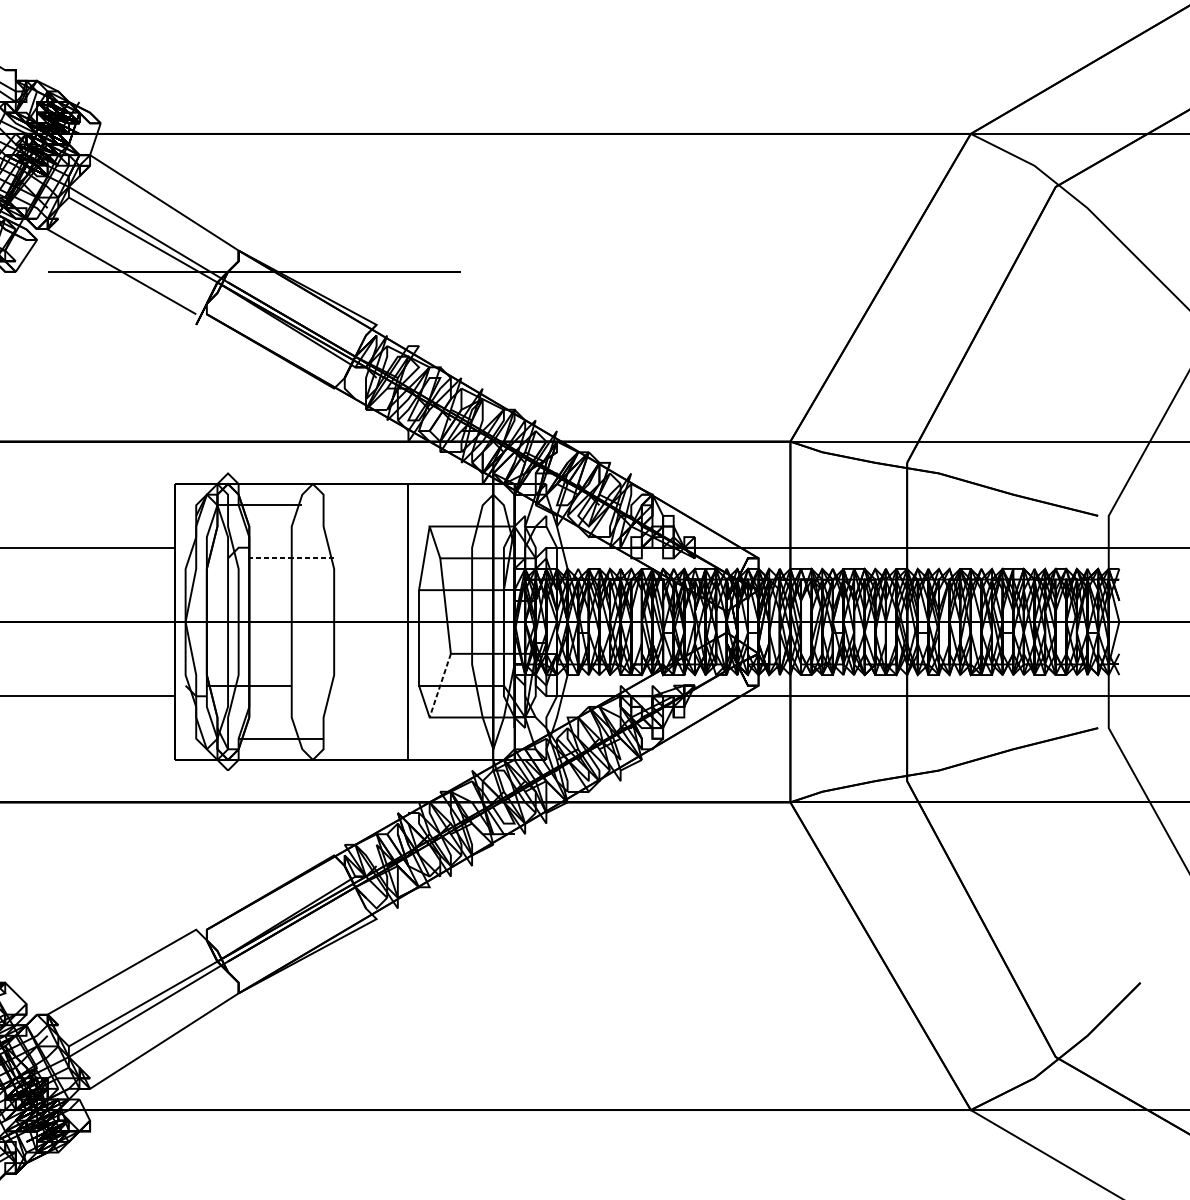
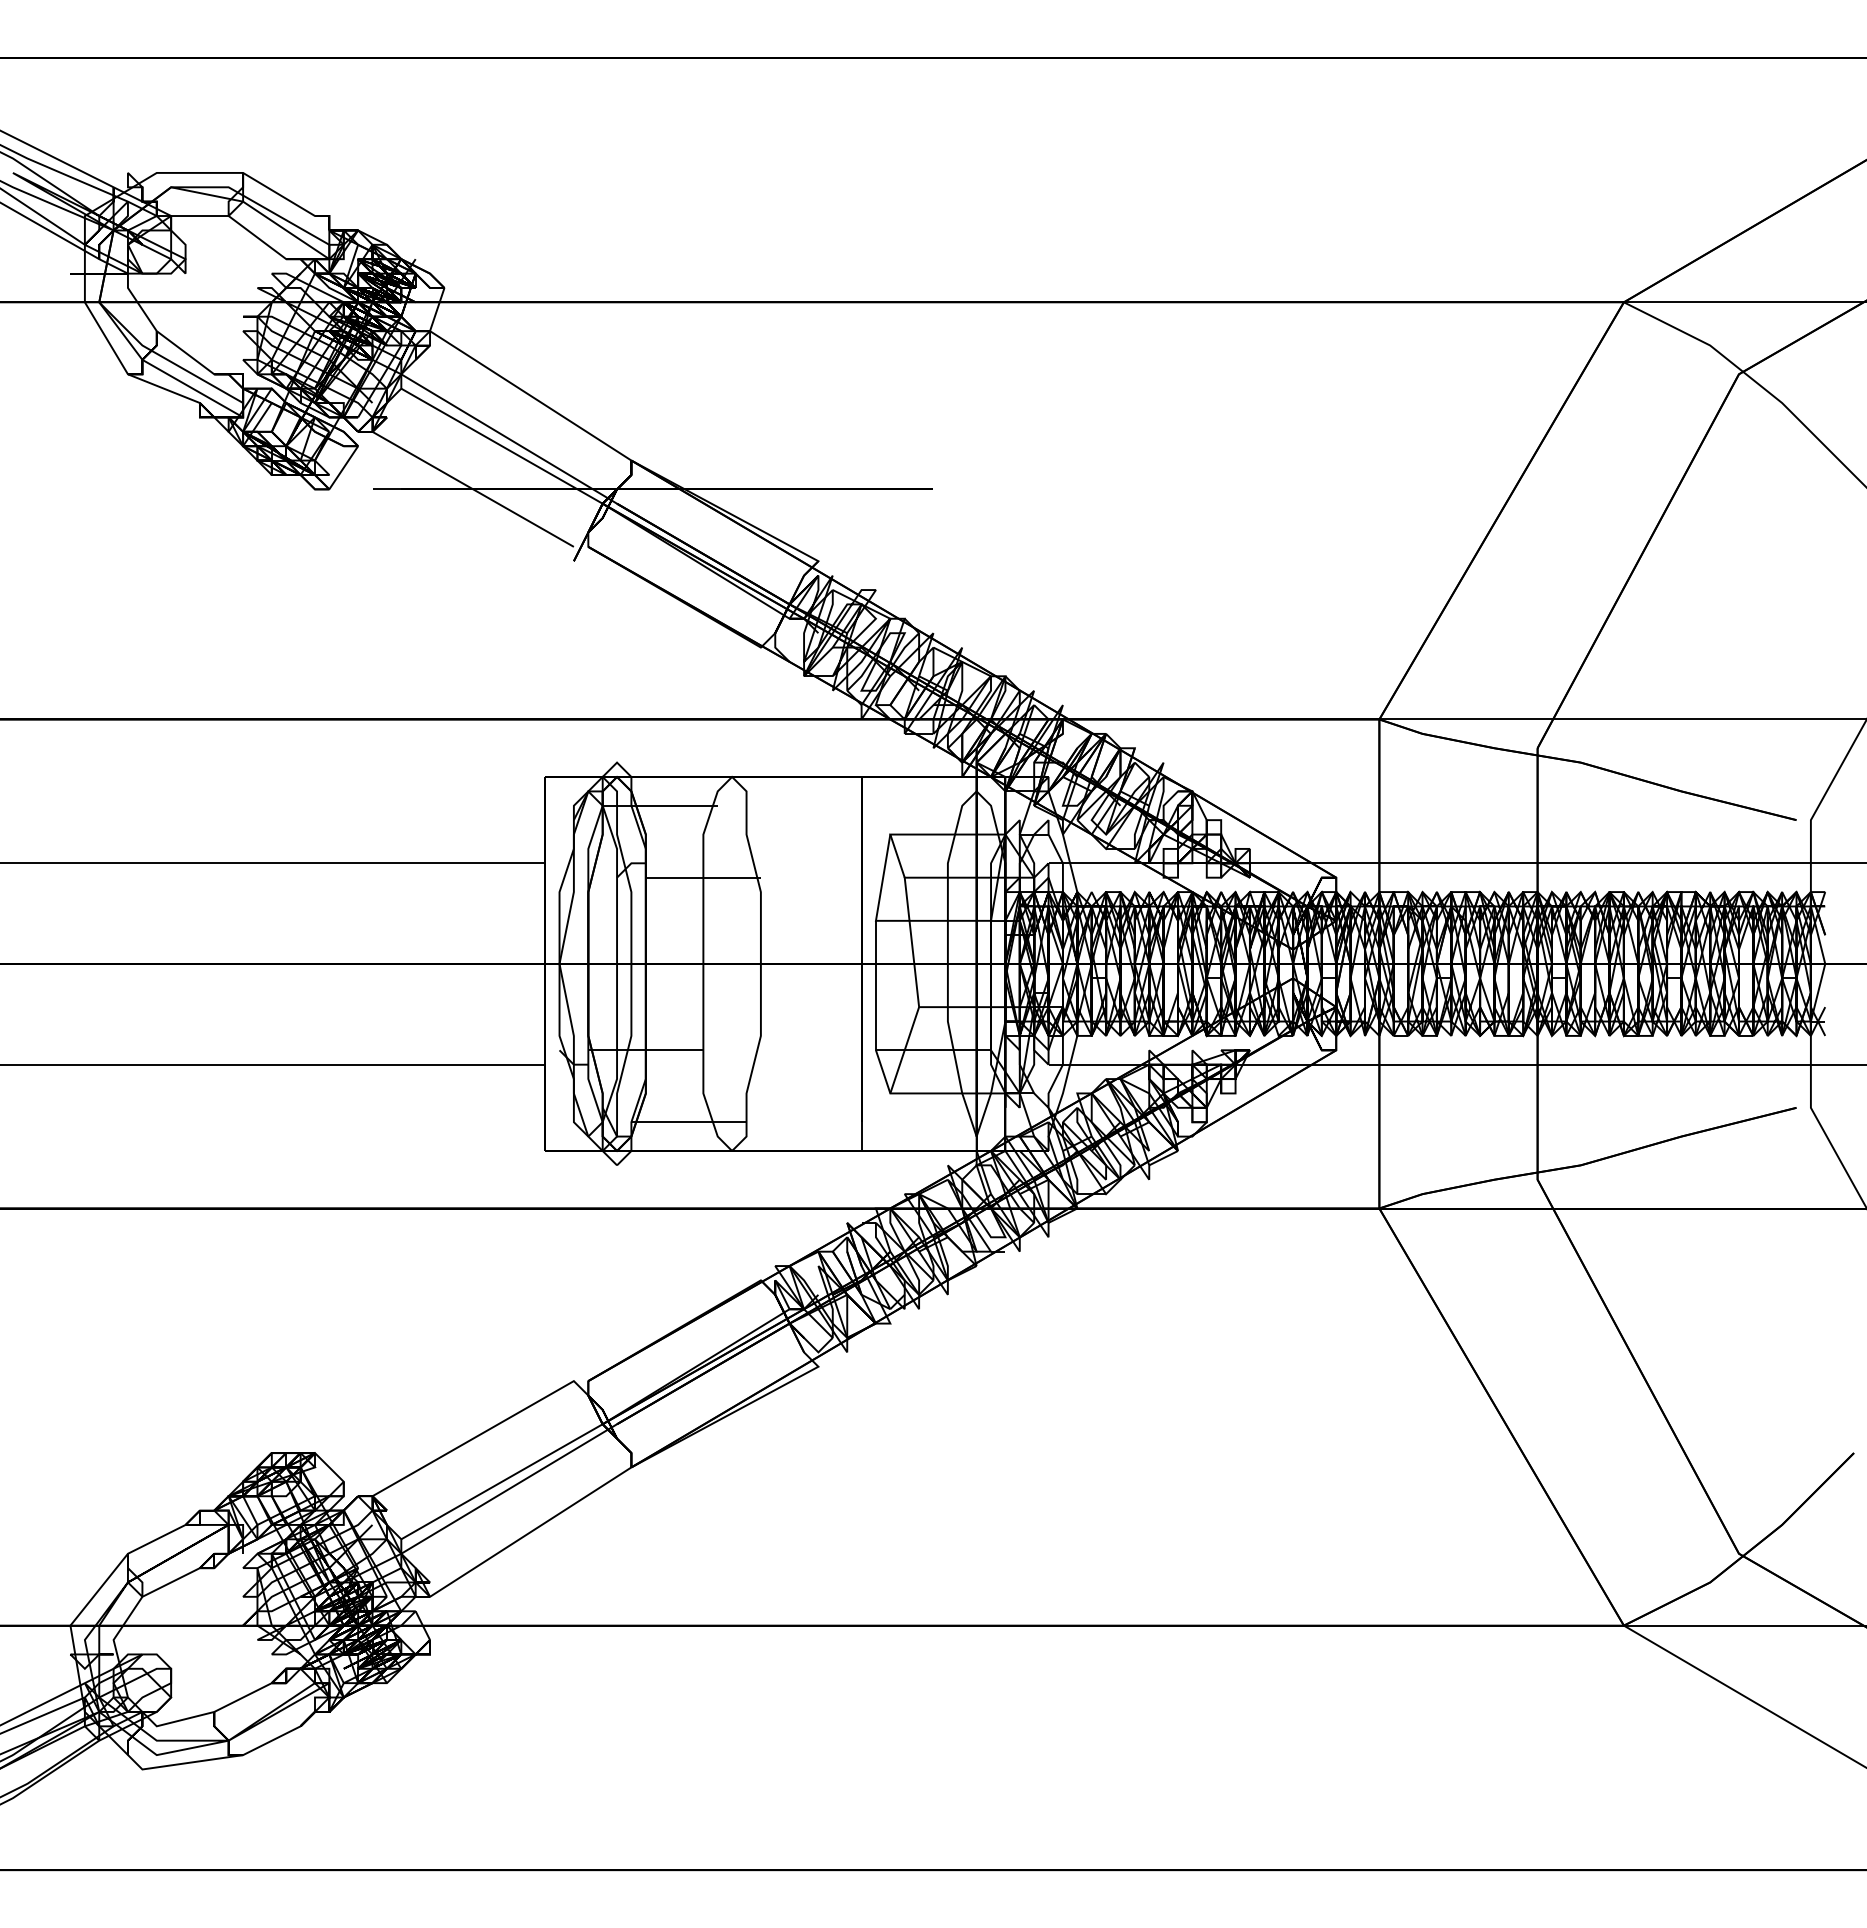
line: (291, 558) -> (703, 877), dashed -> solid
line: (440, 685) -> (904, 1050), dashed -> solid

